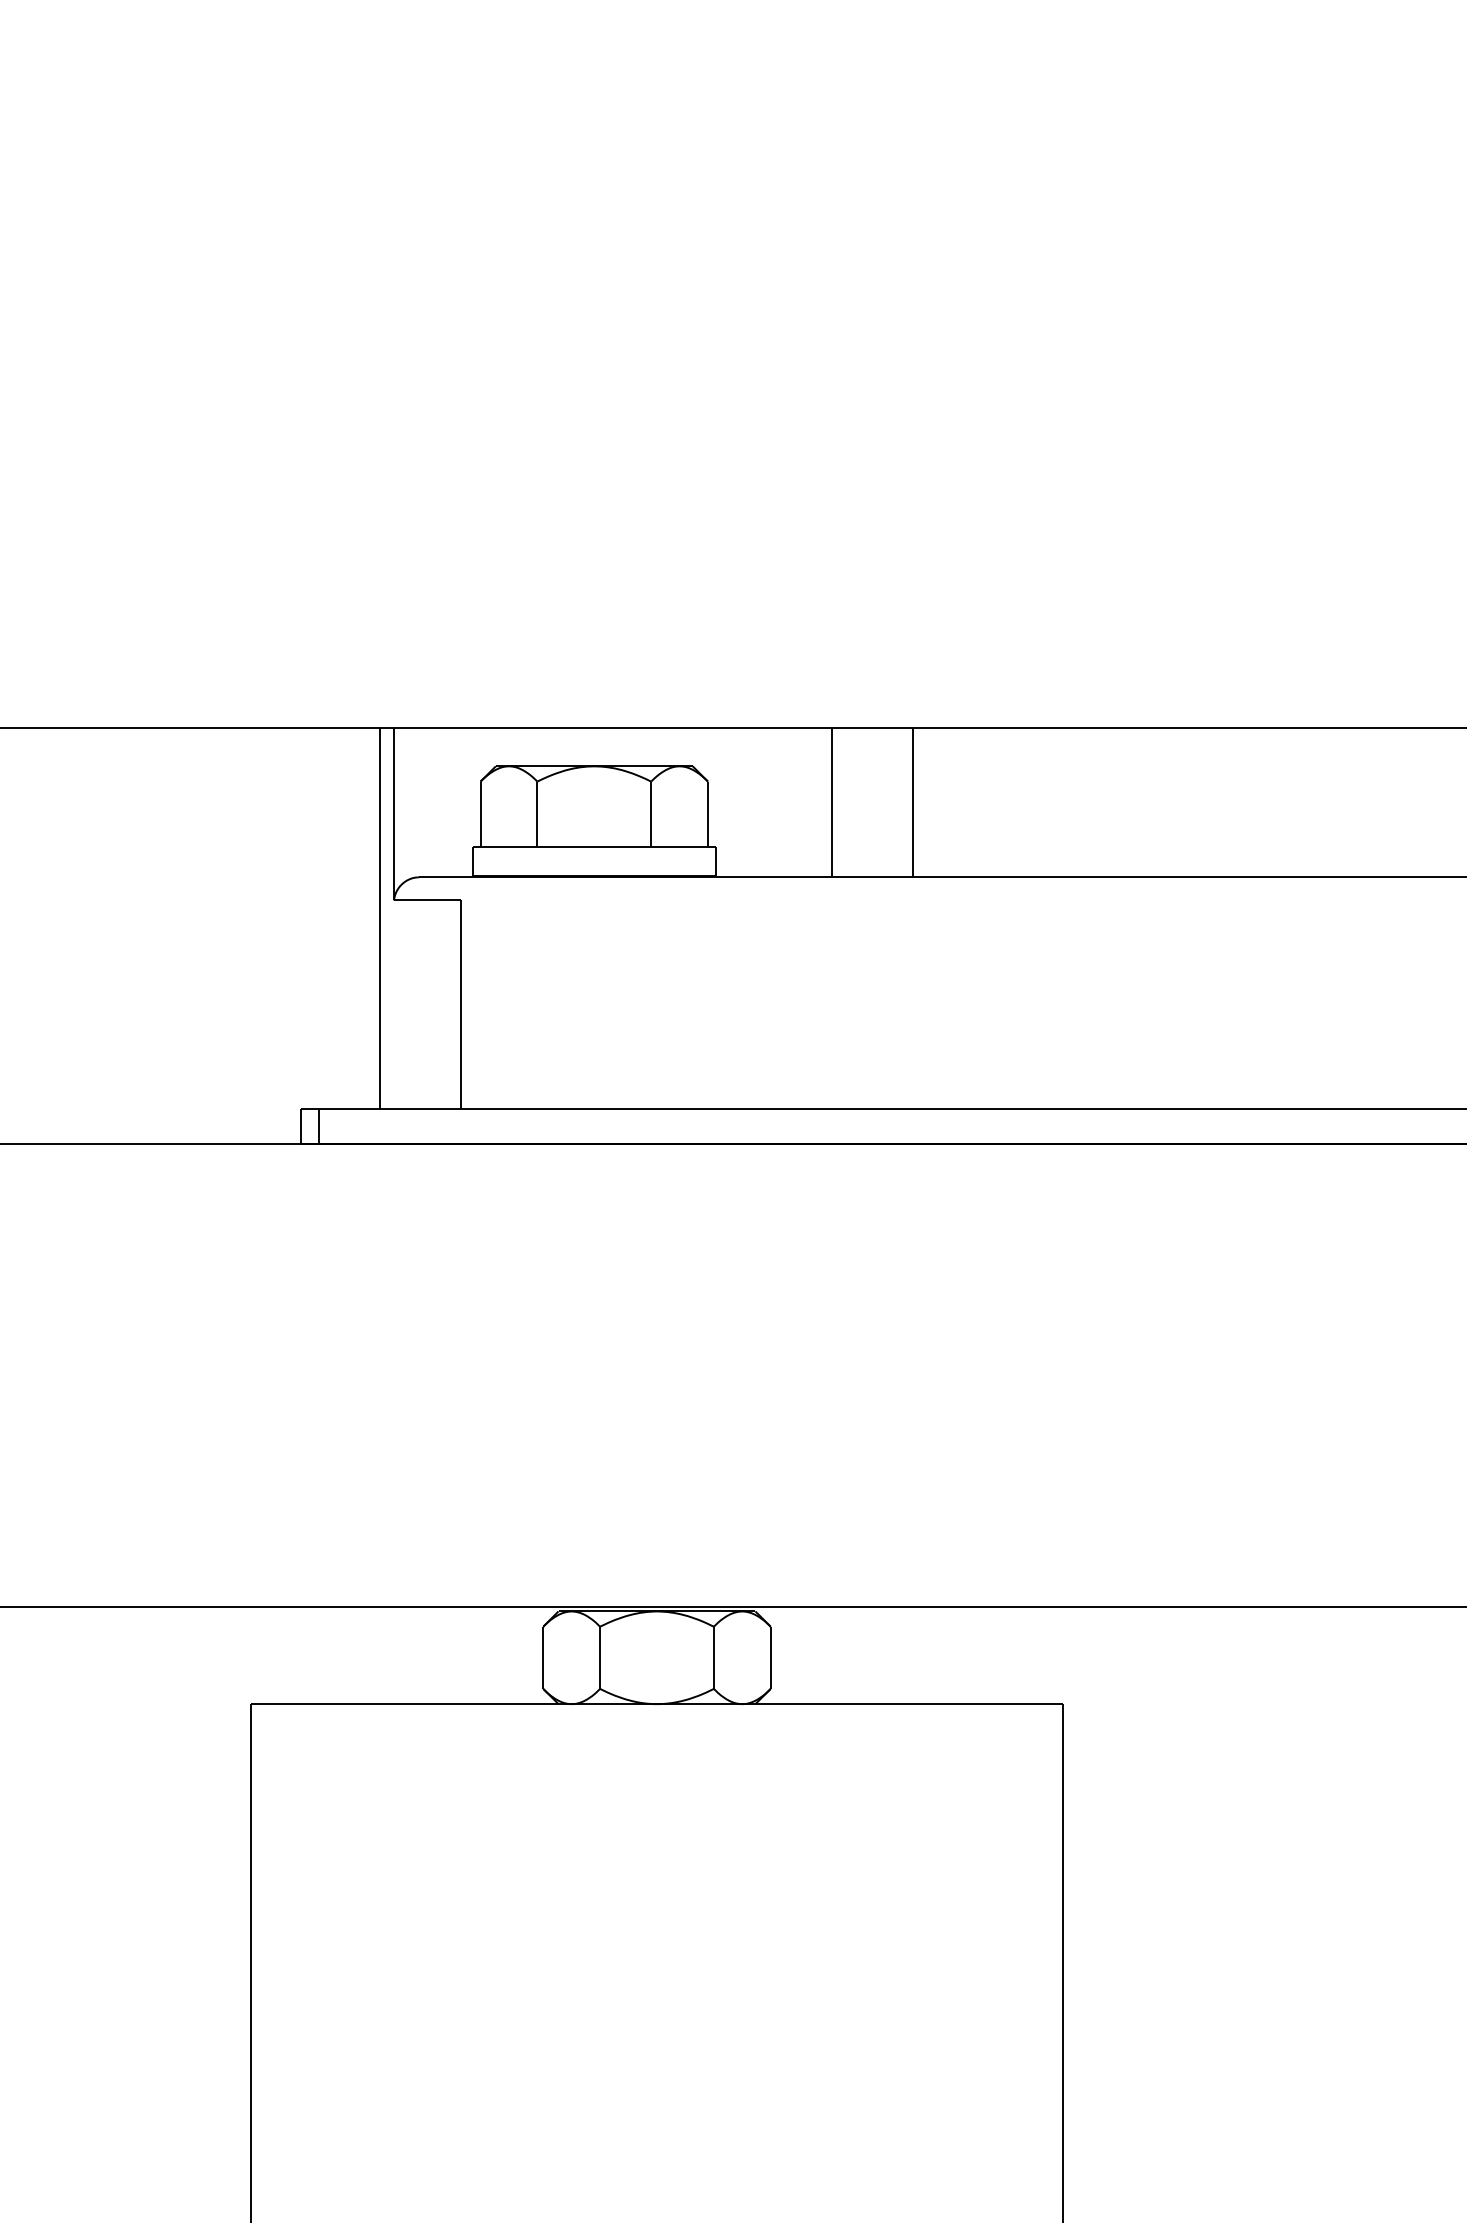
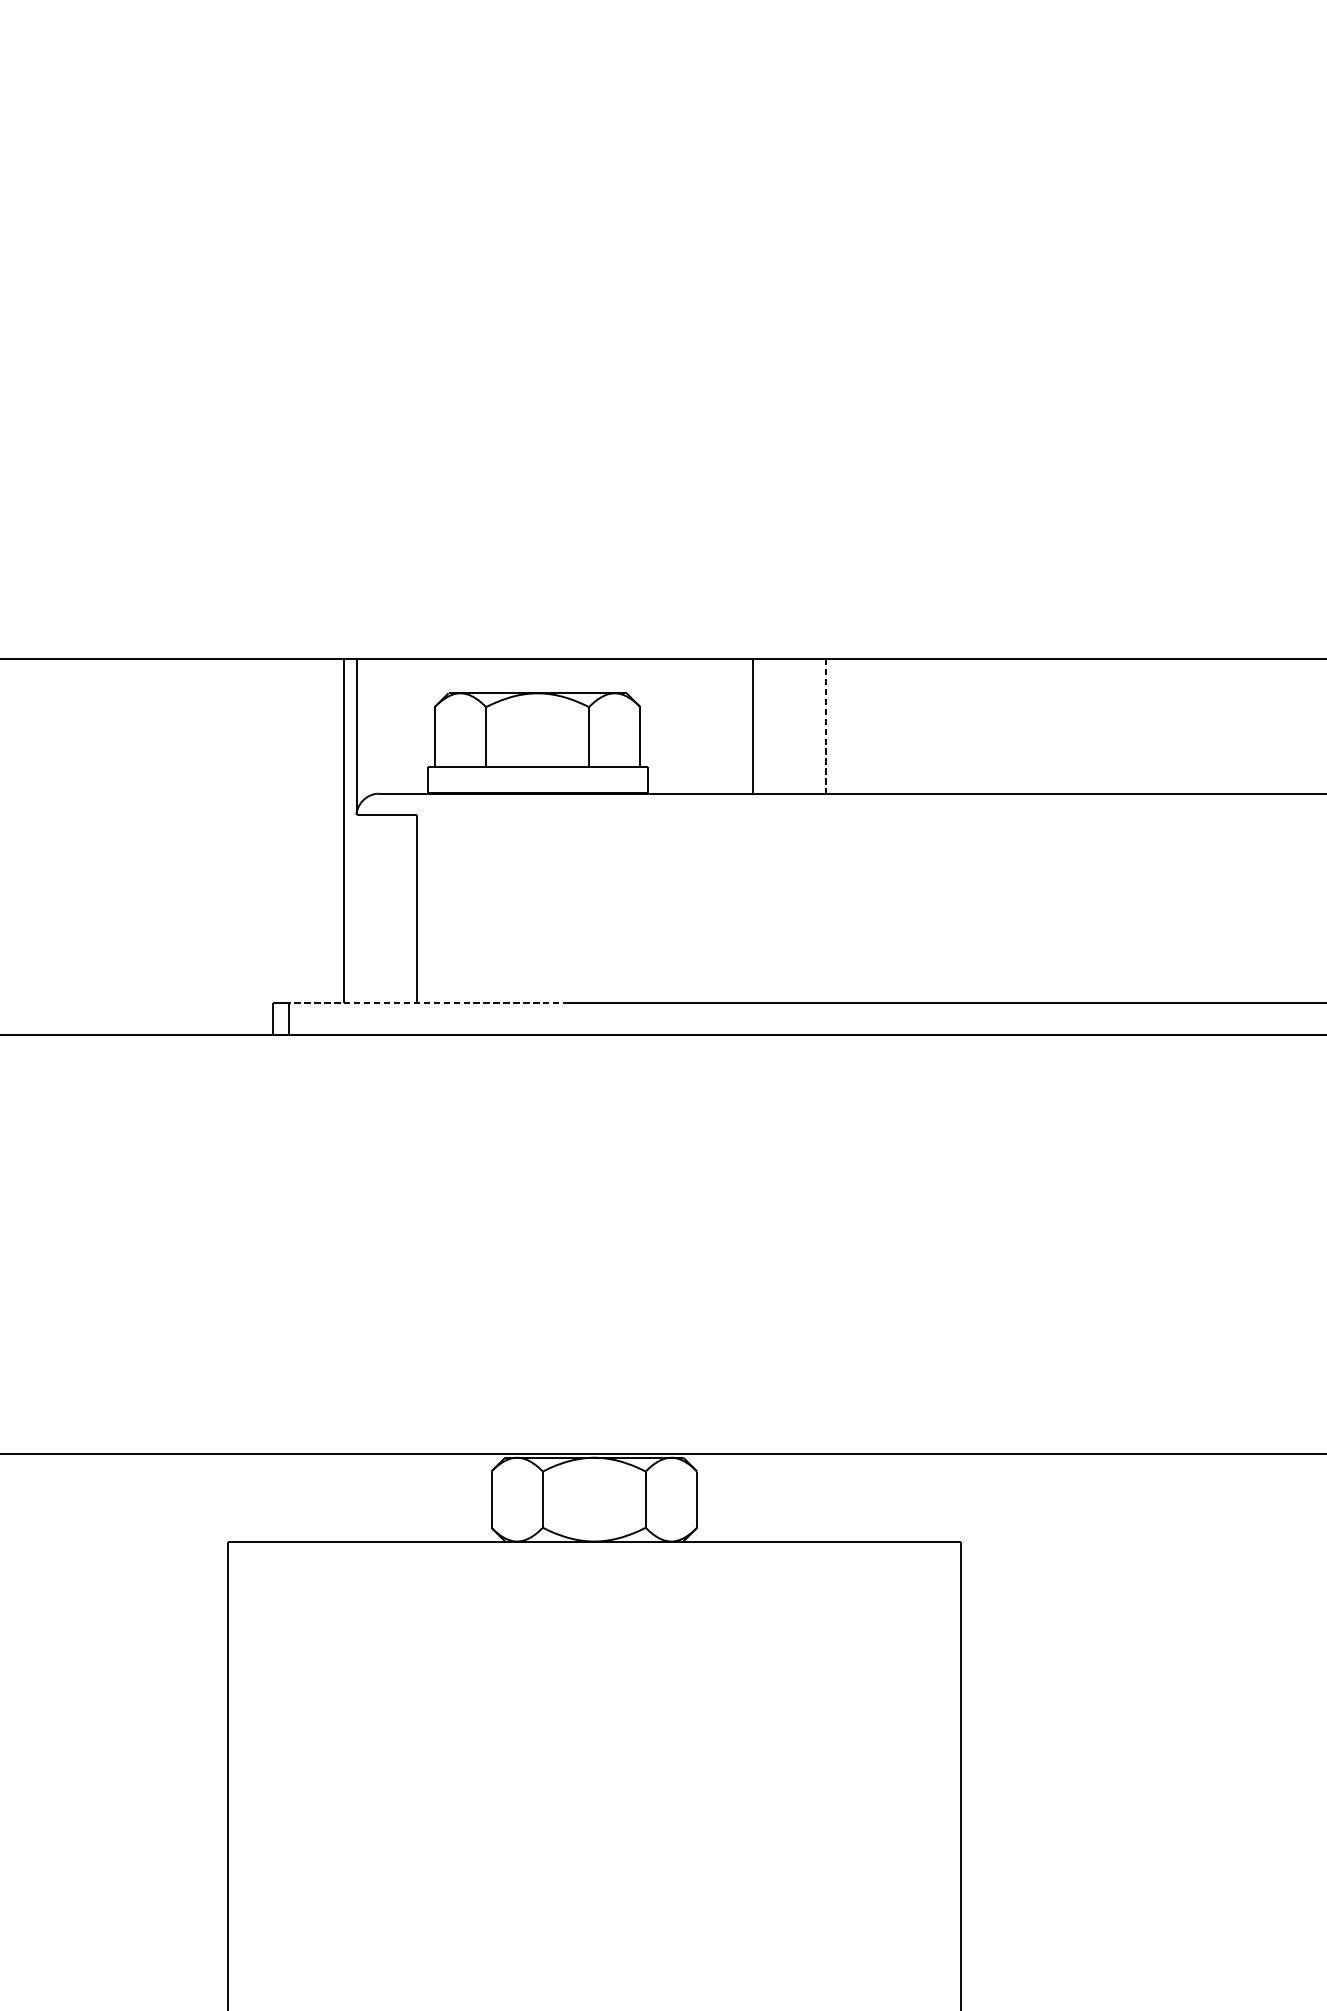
line: (913, 803) -> (826, 726), solid -> dashed
line: (473, 1108) -> (428, 1002), solid -> dashed

